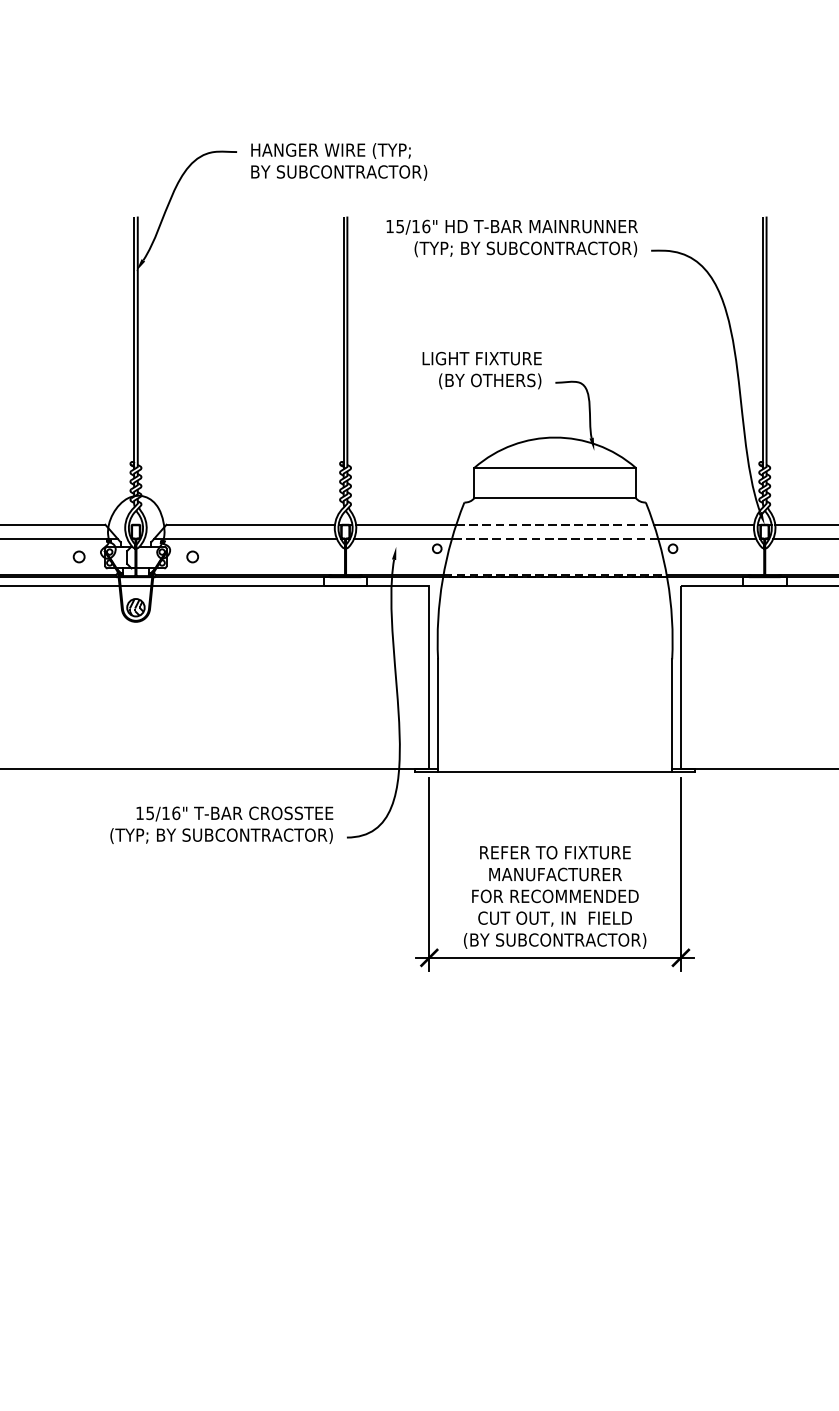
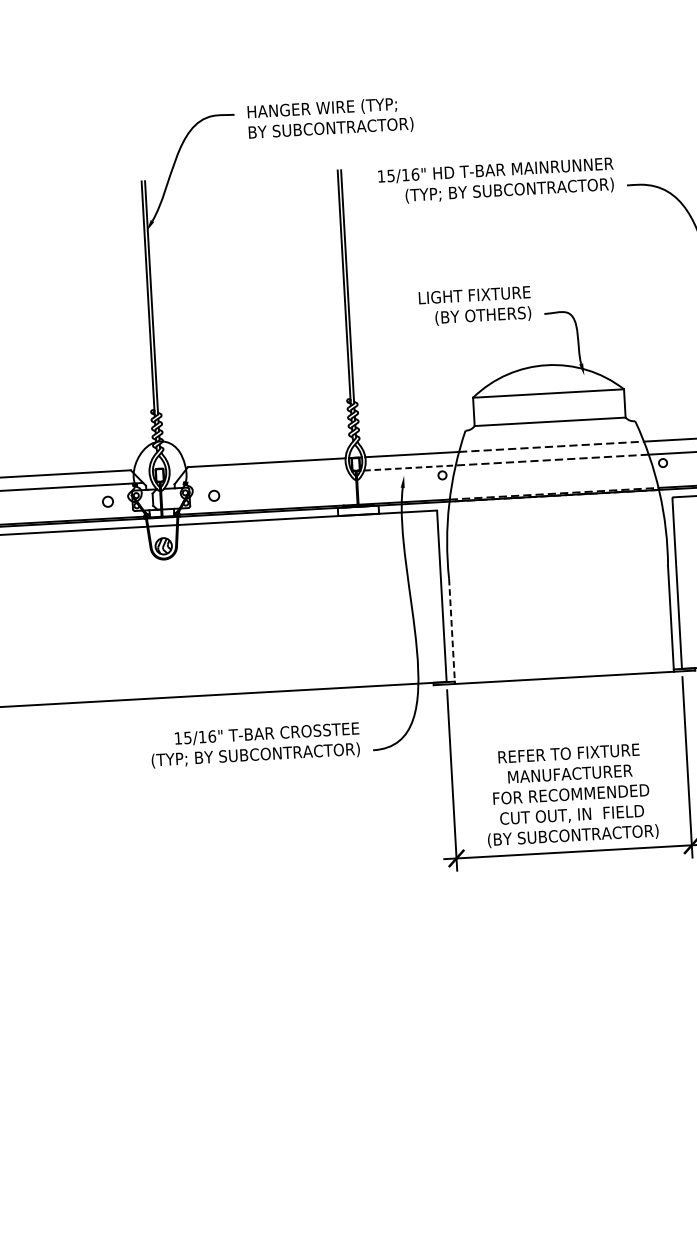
line: (245, 538) -> (262, 475), removed
line: (403, 538) -> (410, 467), solid -> dashed
line: (438, 716) -> (452, 632), solid -> dashed

